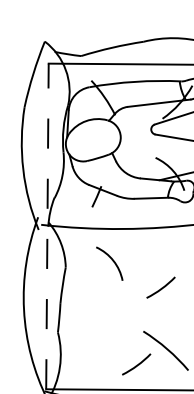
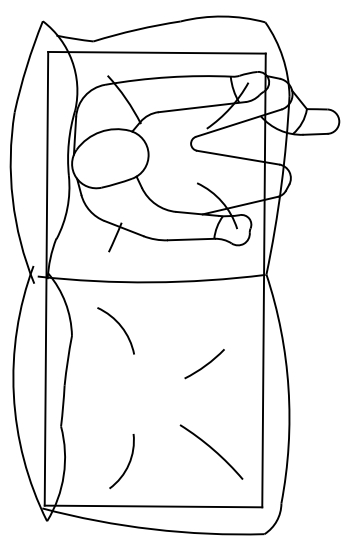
line: (47, 226) -> (46, 278), dashed -> solid
arc: (112, 261) -> (120, 327), moved
arc: (105, 359) -> (127, 464), added
arc: (137, 364) -> (171, 471), removed

